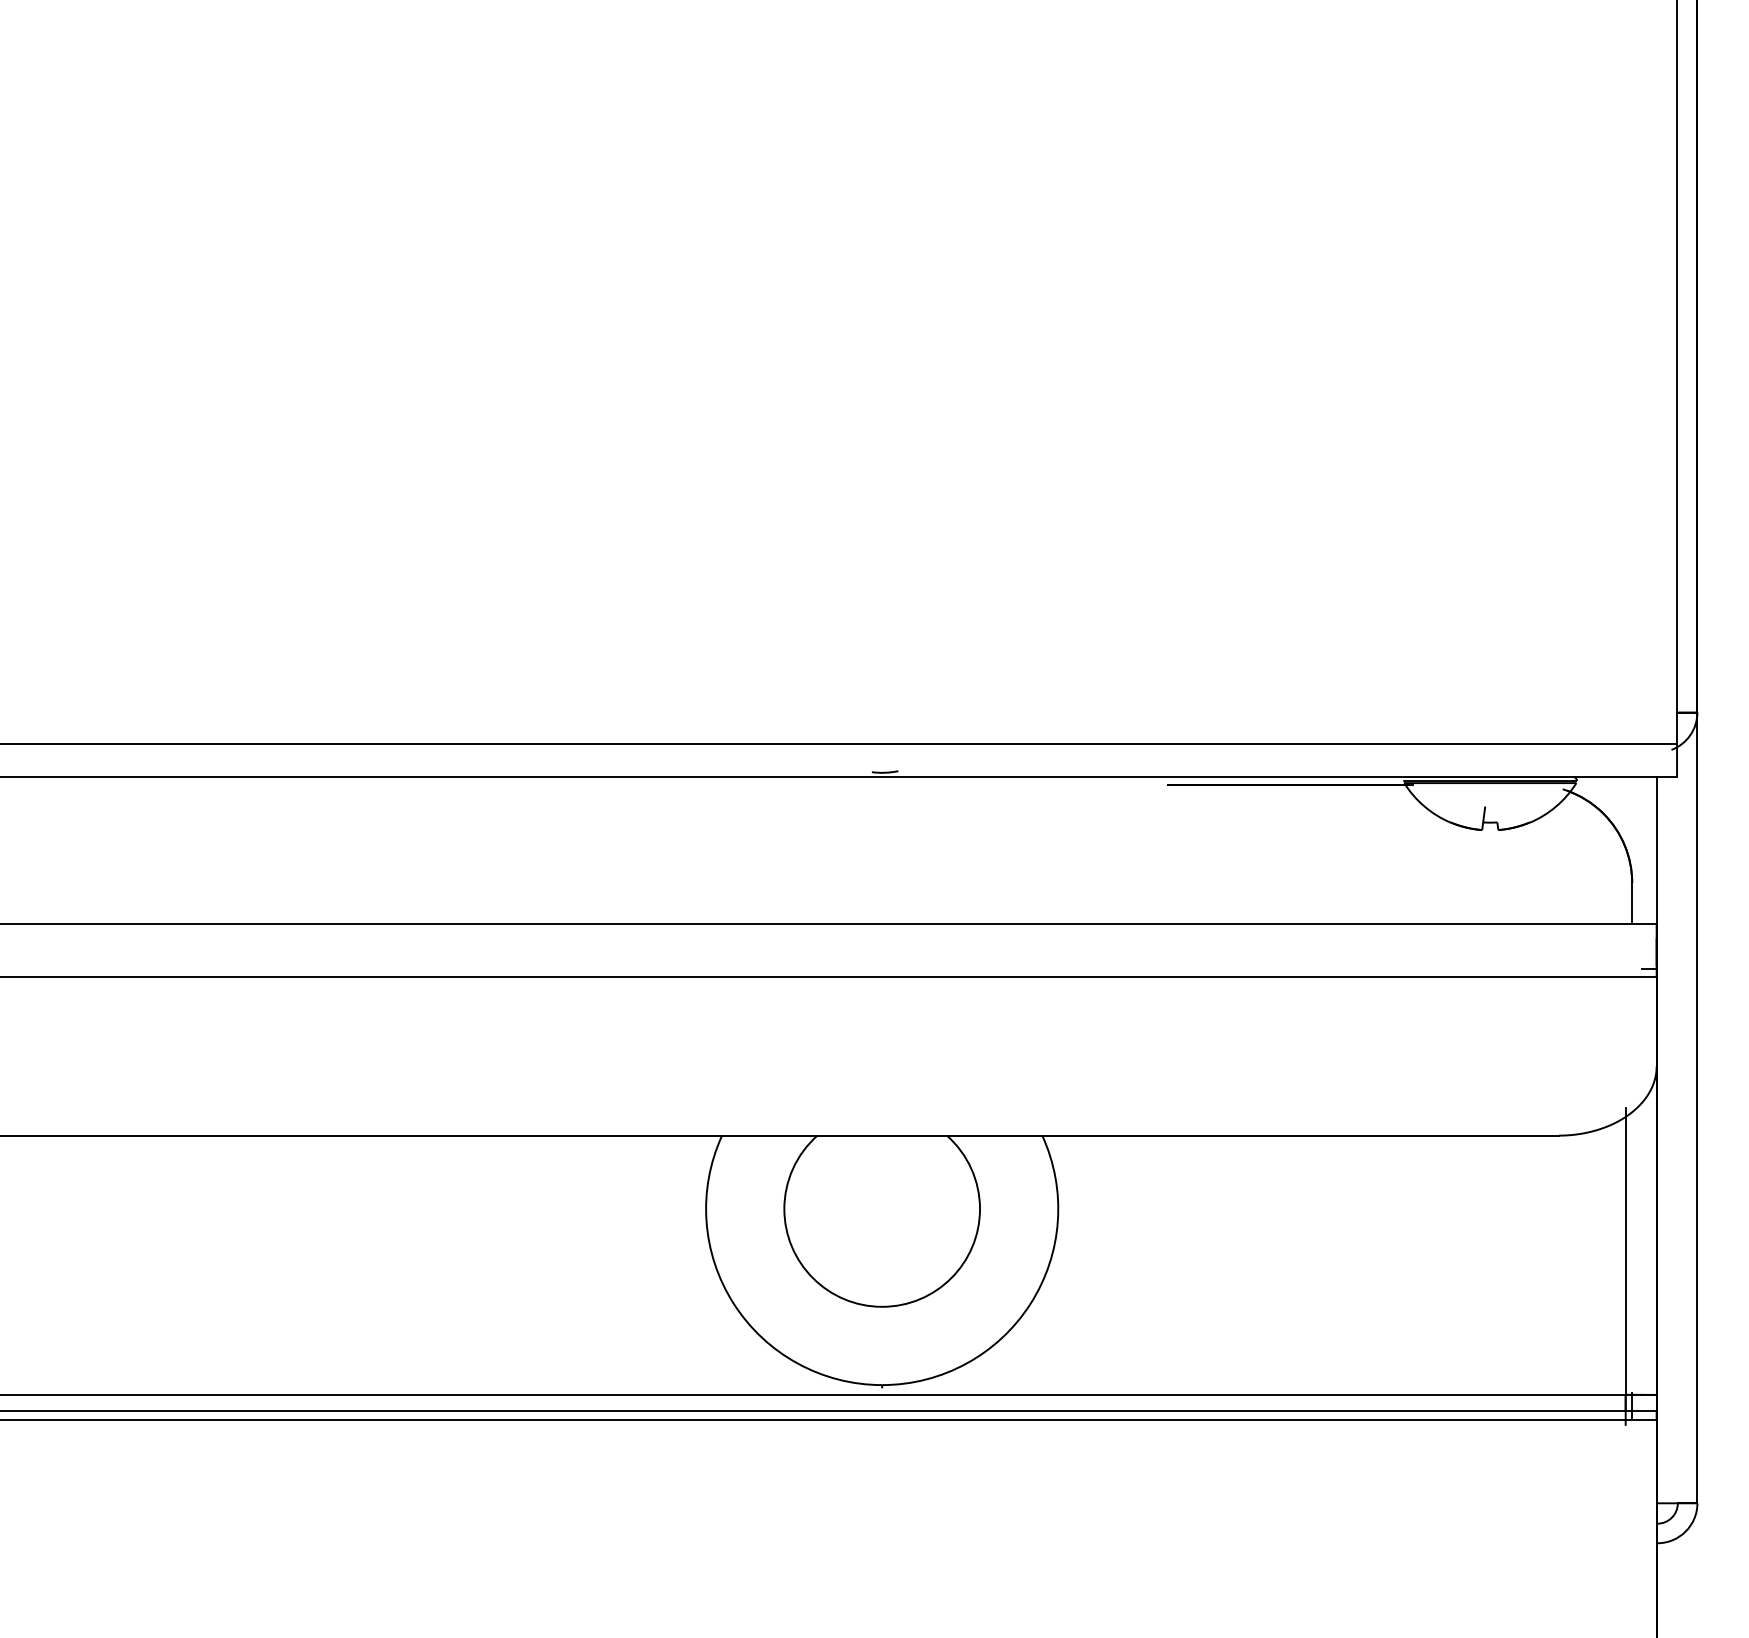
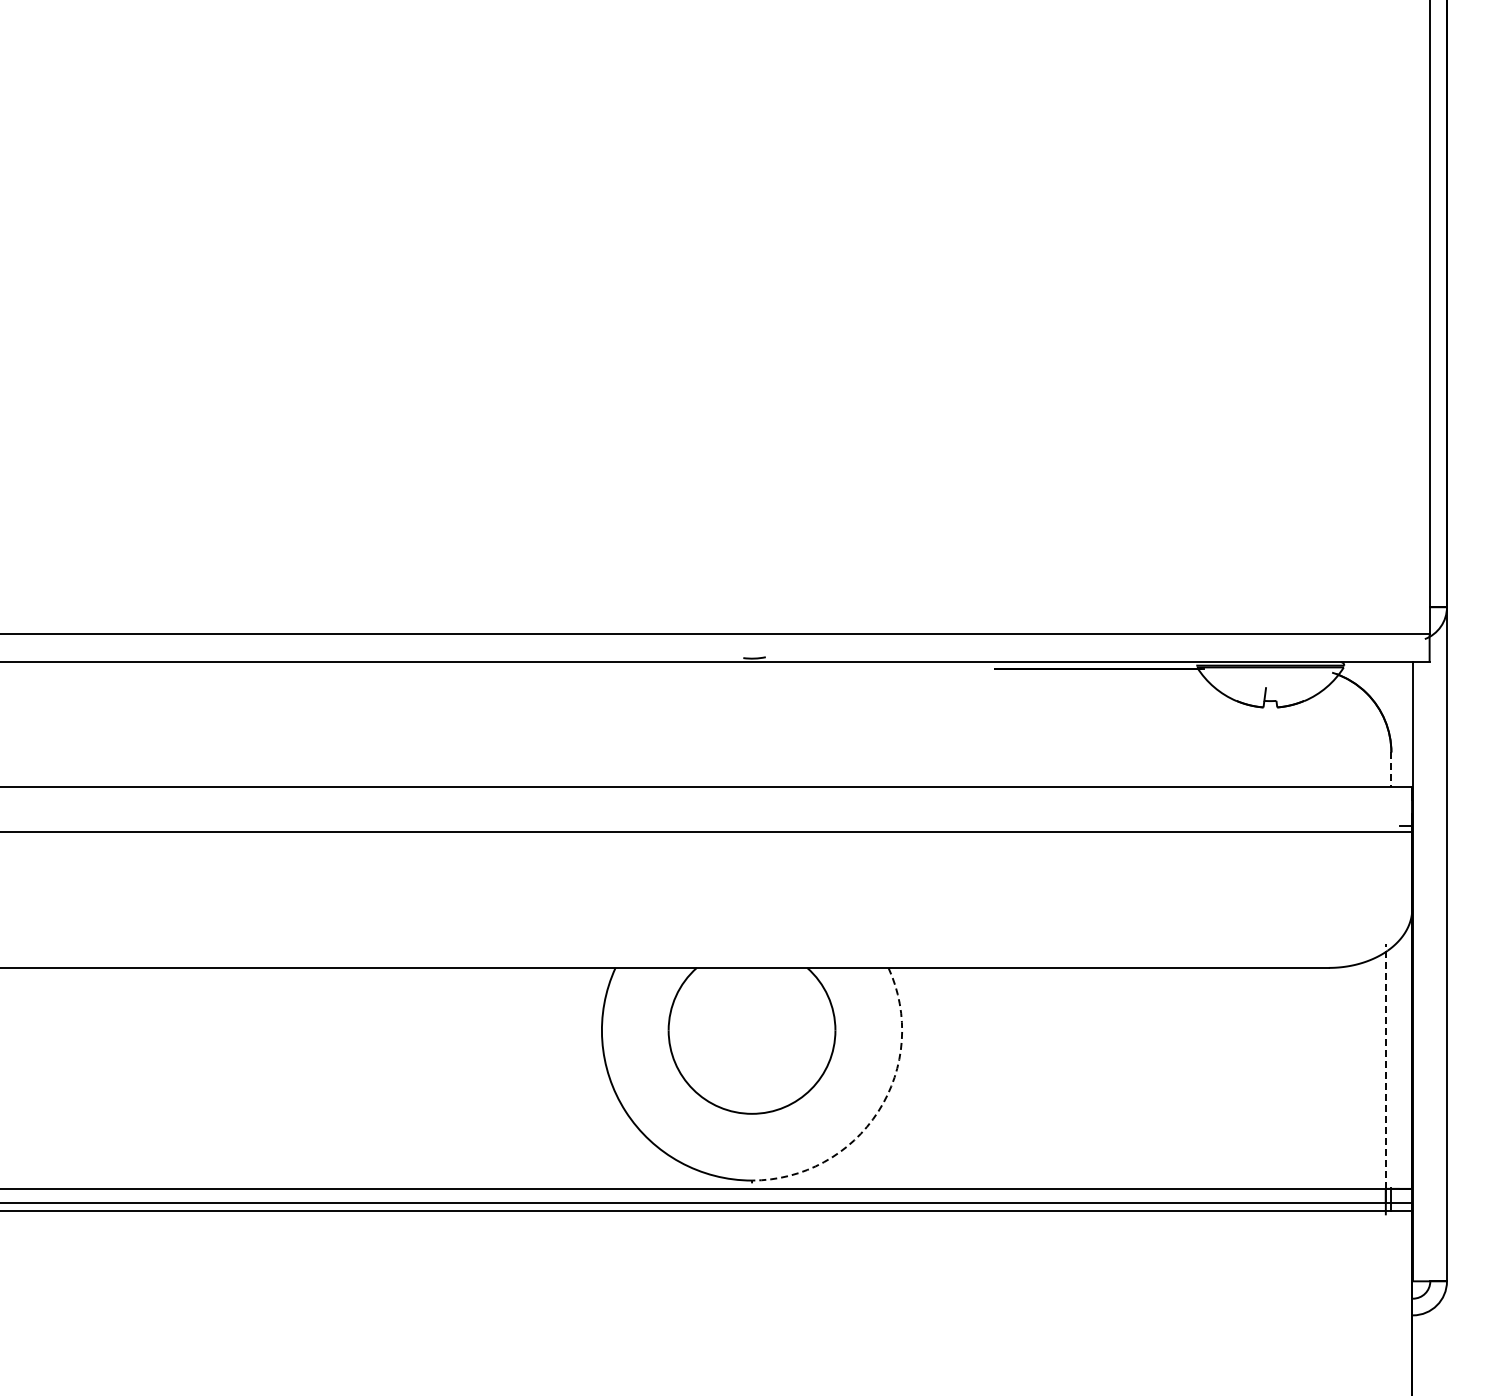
line: (1632, 904) -> (1391, 770), solid -> dashed
line: (1625, 1251) -> (1385, 1066), solid -> dashed
arc: (1030, 1304) -> (878, 1111), solid -> dashed

